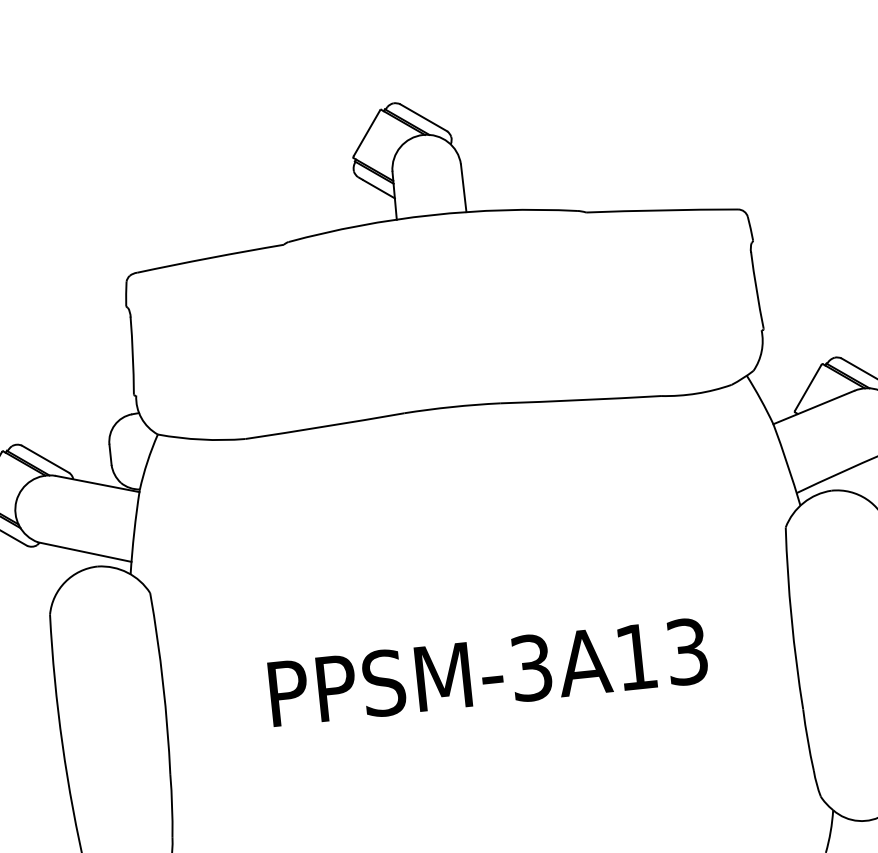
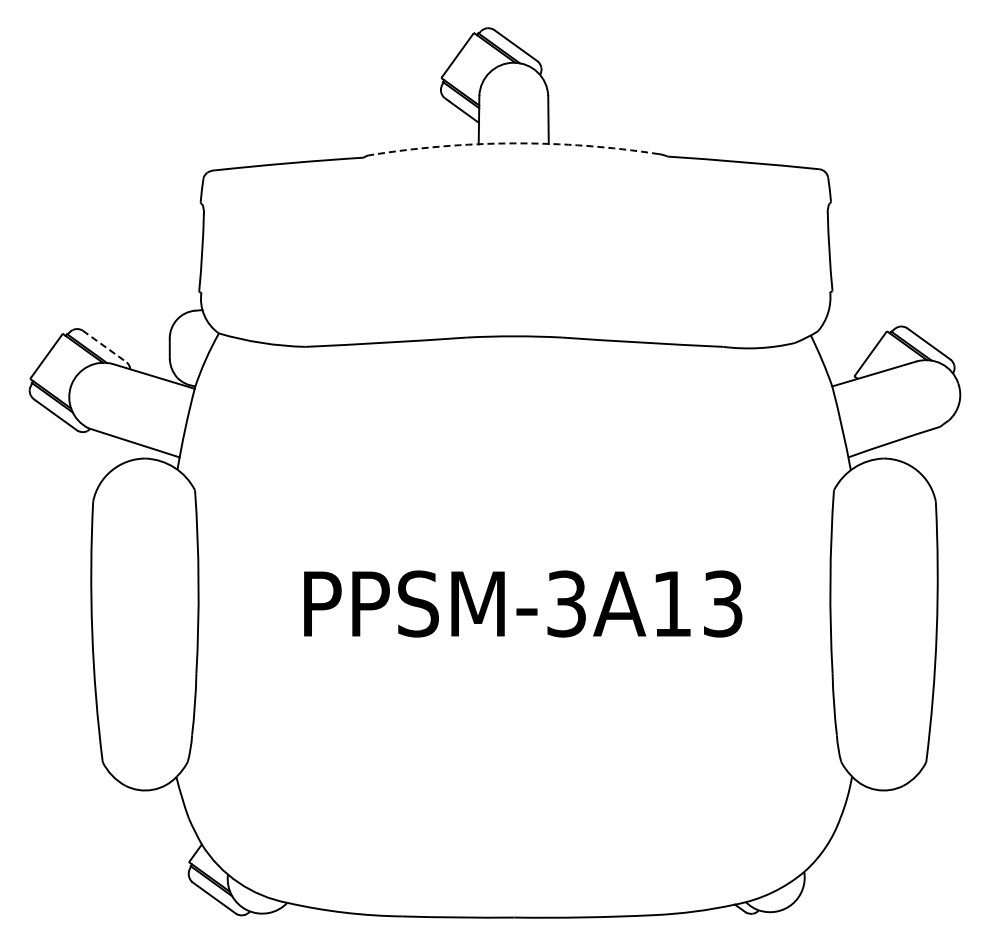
arc: (431, 215) -> (513, 143), solid -> dashed
line: (46, 459) -> (105, 346), solid -> dashed

